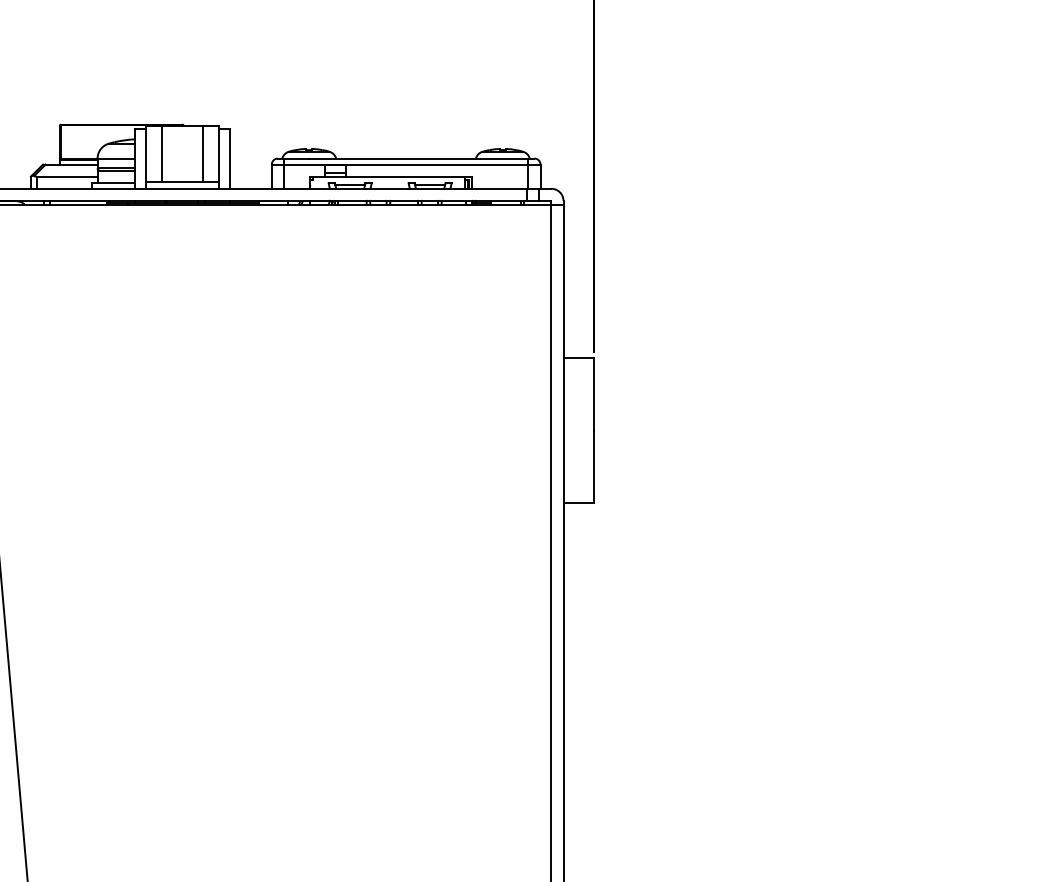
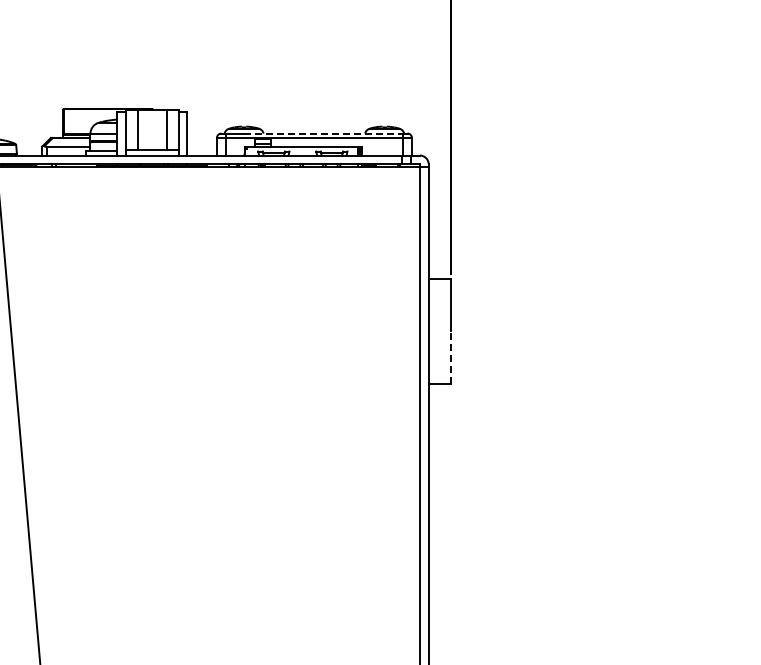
line: (418, 158) -> (323, 133), solid -> dashed
line: (593, 467) -> (450, 357), solid -> dashed

